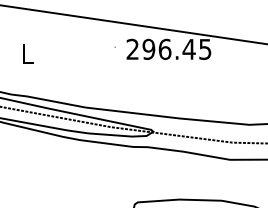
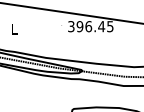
text: (133, 49) -> (71, 26), 296.45 -> 396.45

